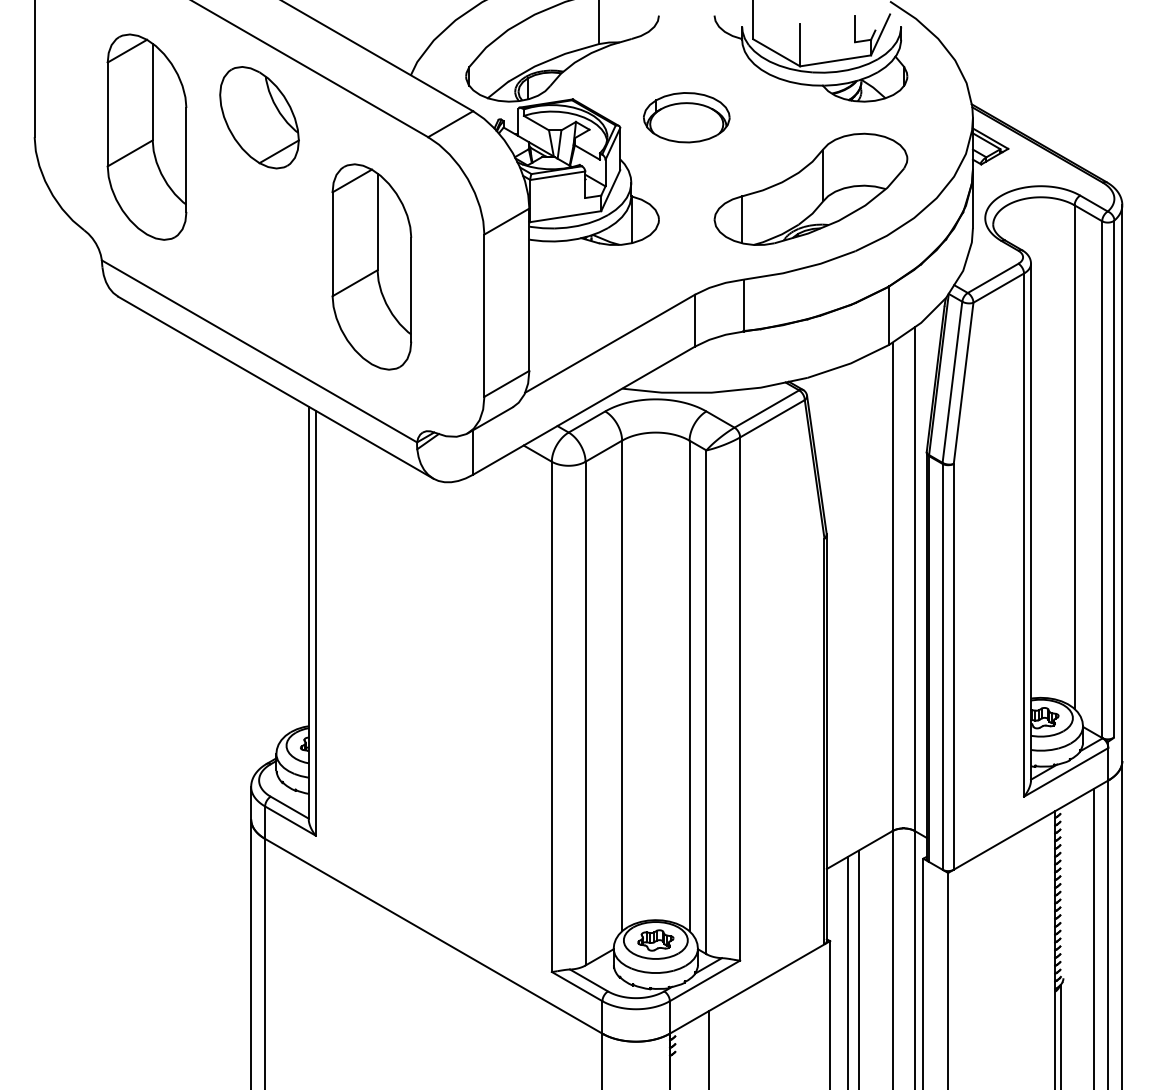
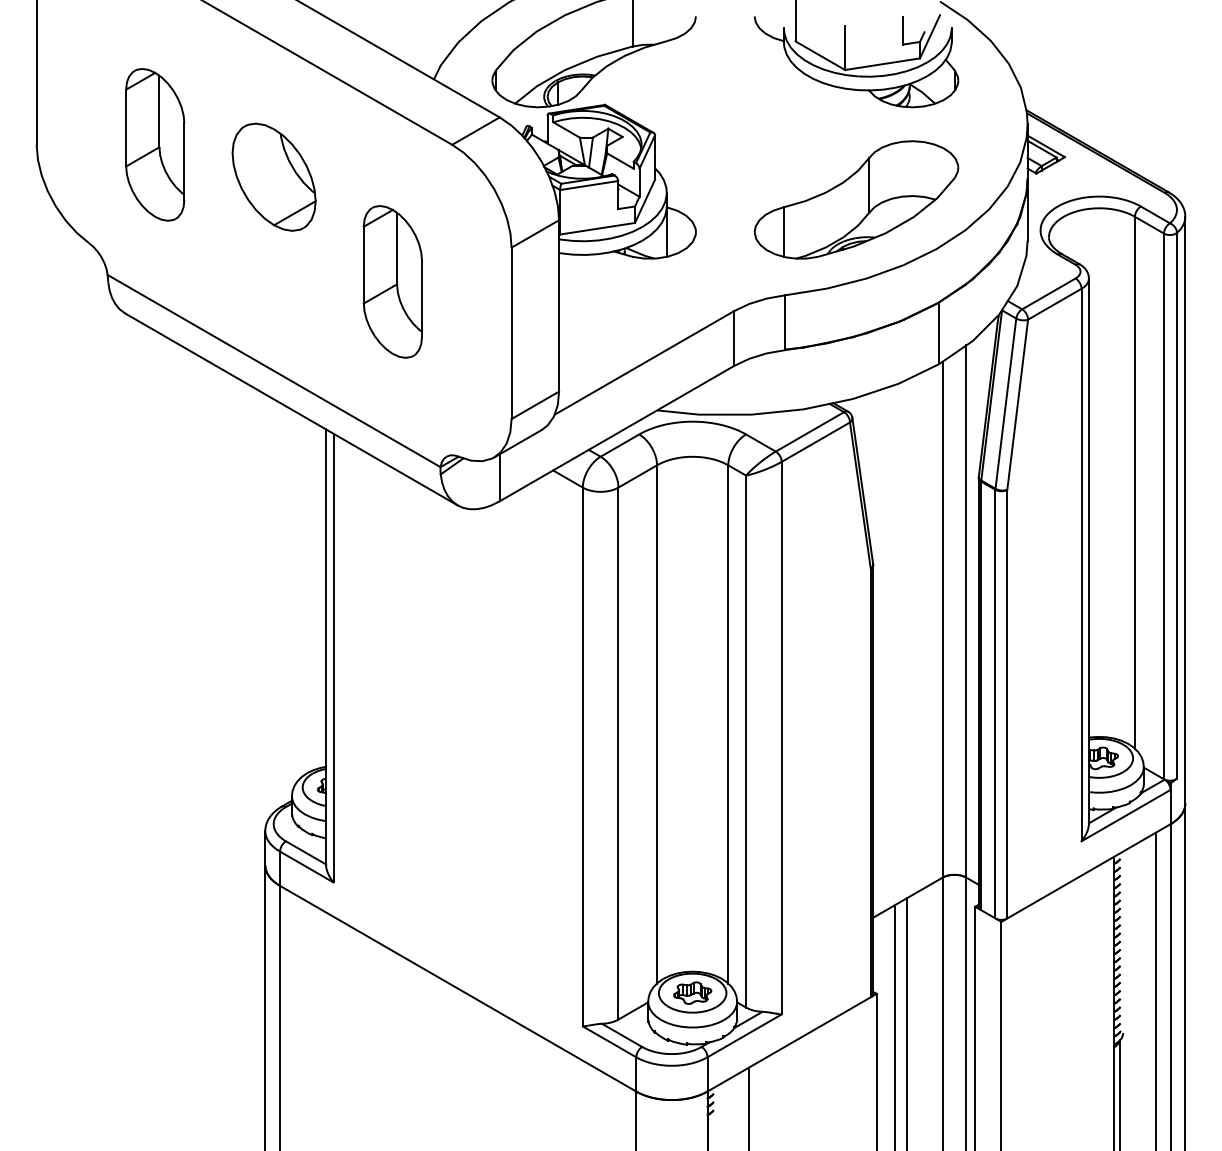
part: (258, 117) -> (273, 176), moved
part: (686, 117) -> (725, 124), removed
part: (146, 136) -> (154, 144), size x0.7
part: (371, 266) -> (392, 281), size x0.7

